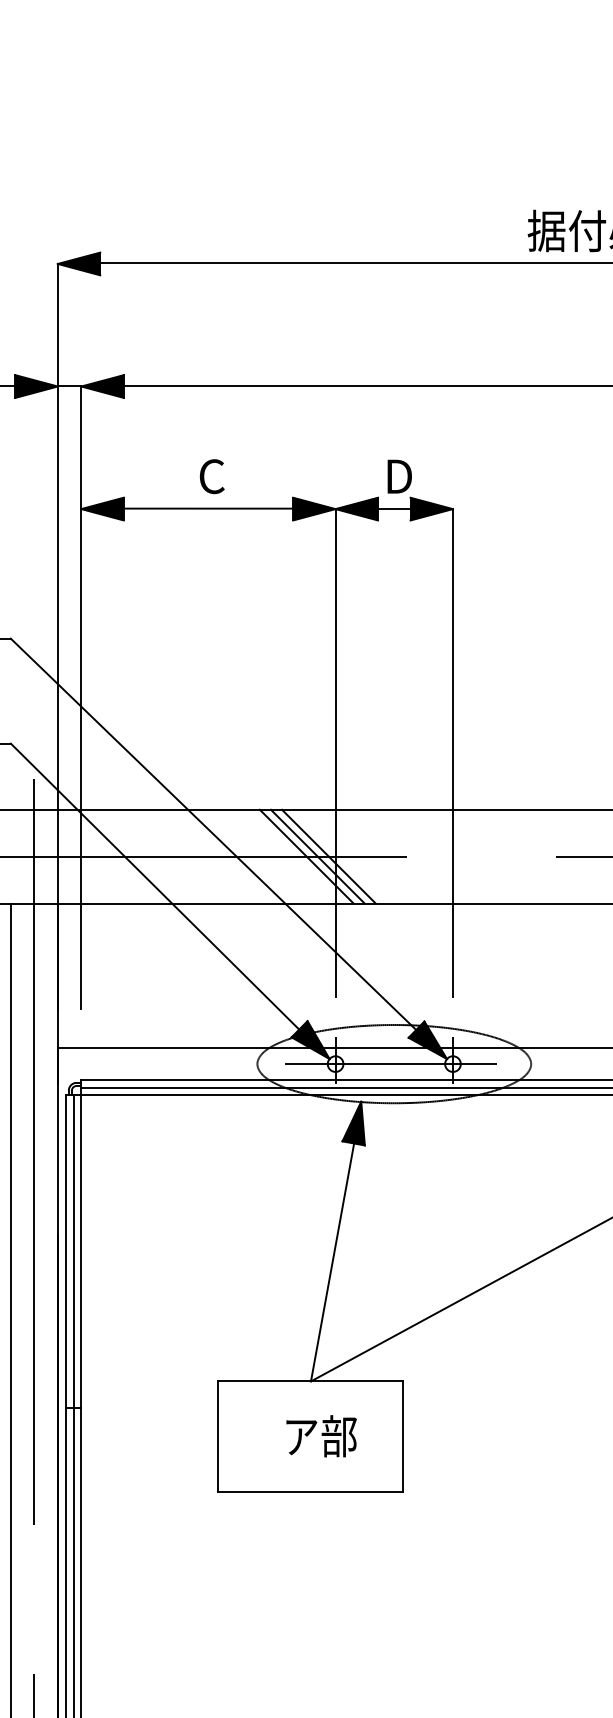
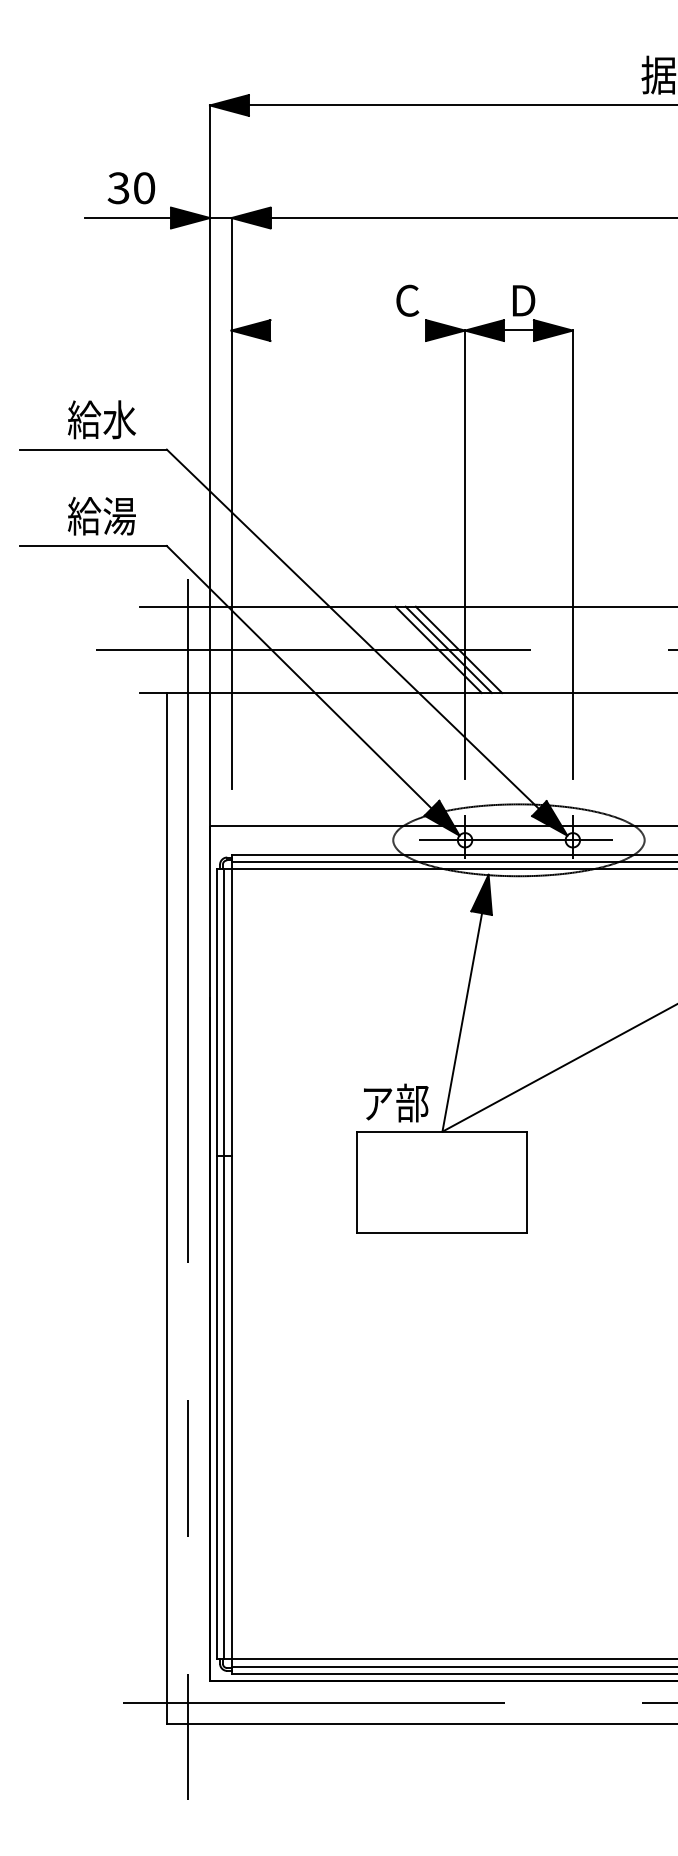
text: (211, 476) -> (407, 300), moved
line: (208, 508) -> (348, 330), removed
text: (321, 1435) -> (396, 1102), moved

